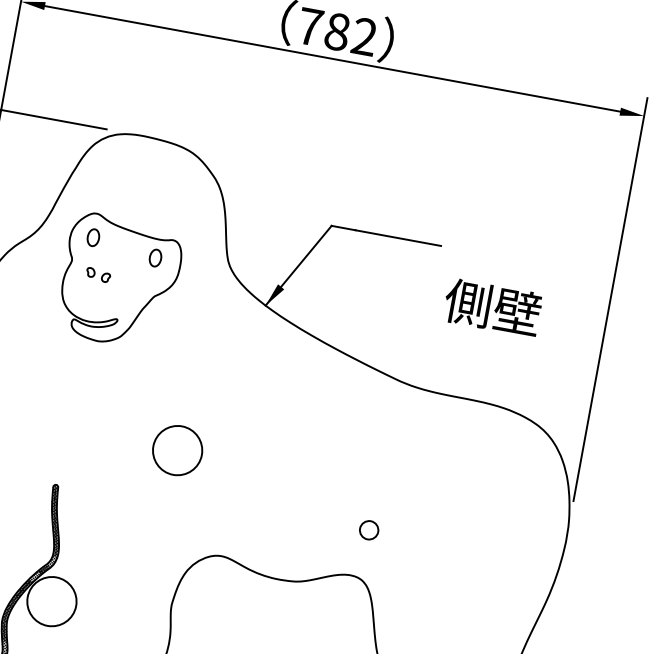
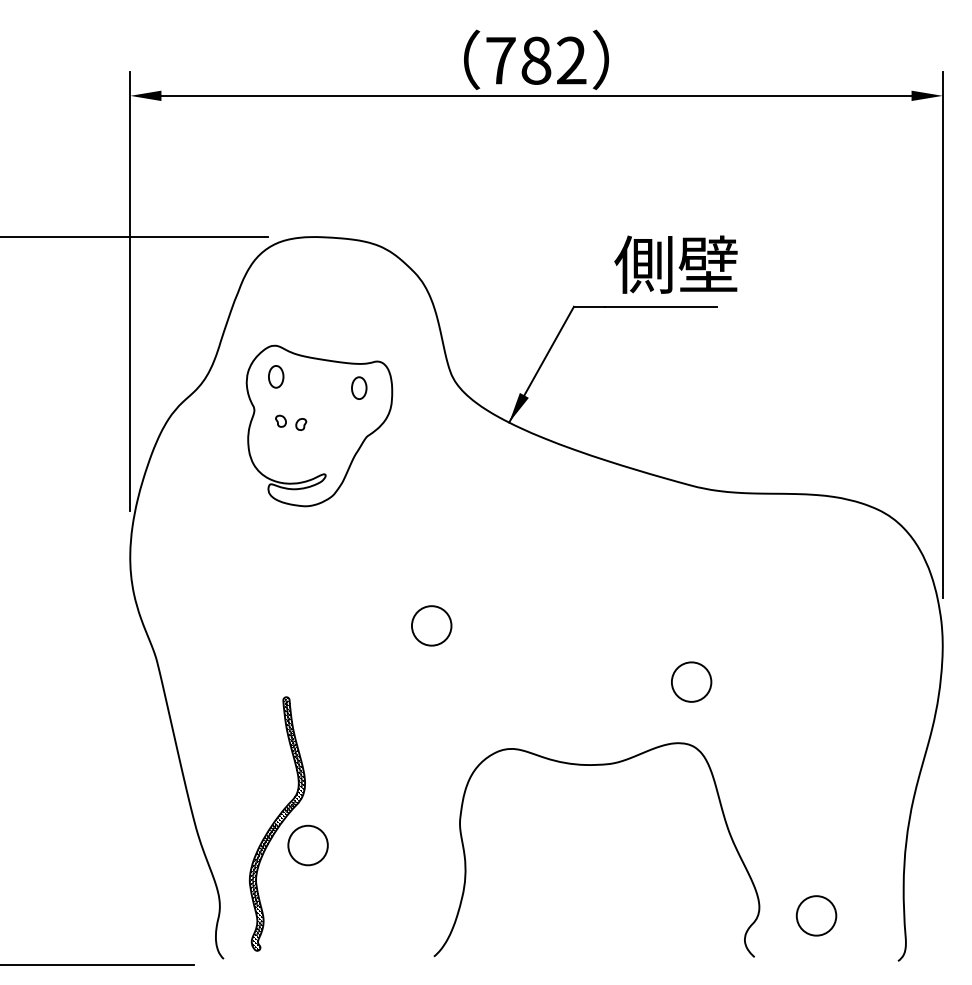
text: (492, 307) -> (675, 264), moved
circle: (177, 450) -> (431, 625), size x0.62
circle: (369, 529) -> (691, 681), size x1.67
circle: (51, 601) -> (307, 845), size x0.62

